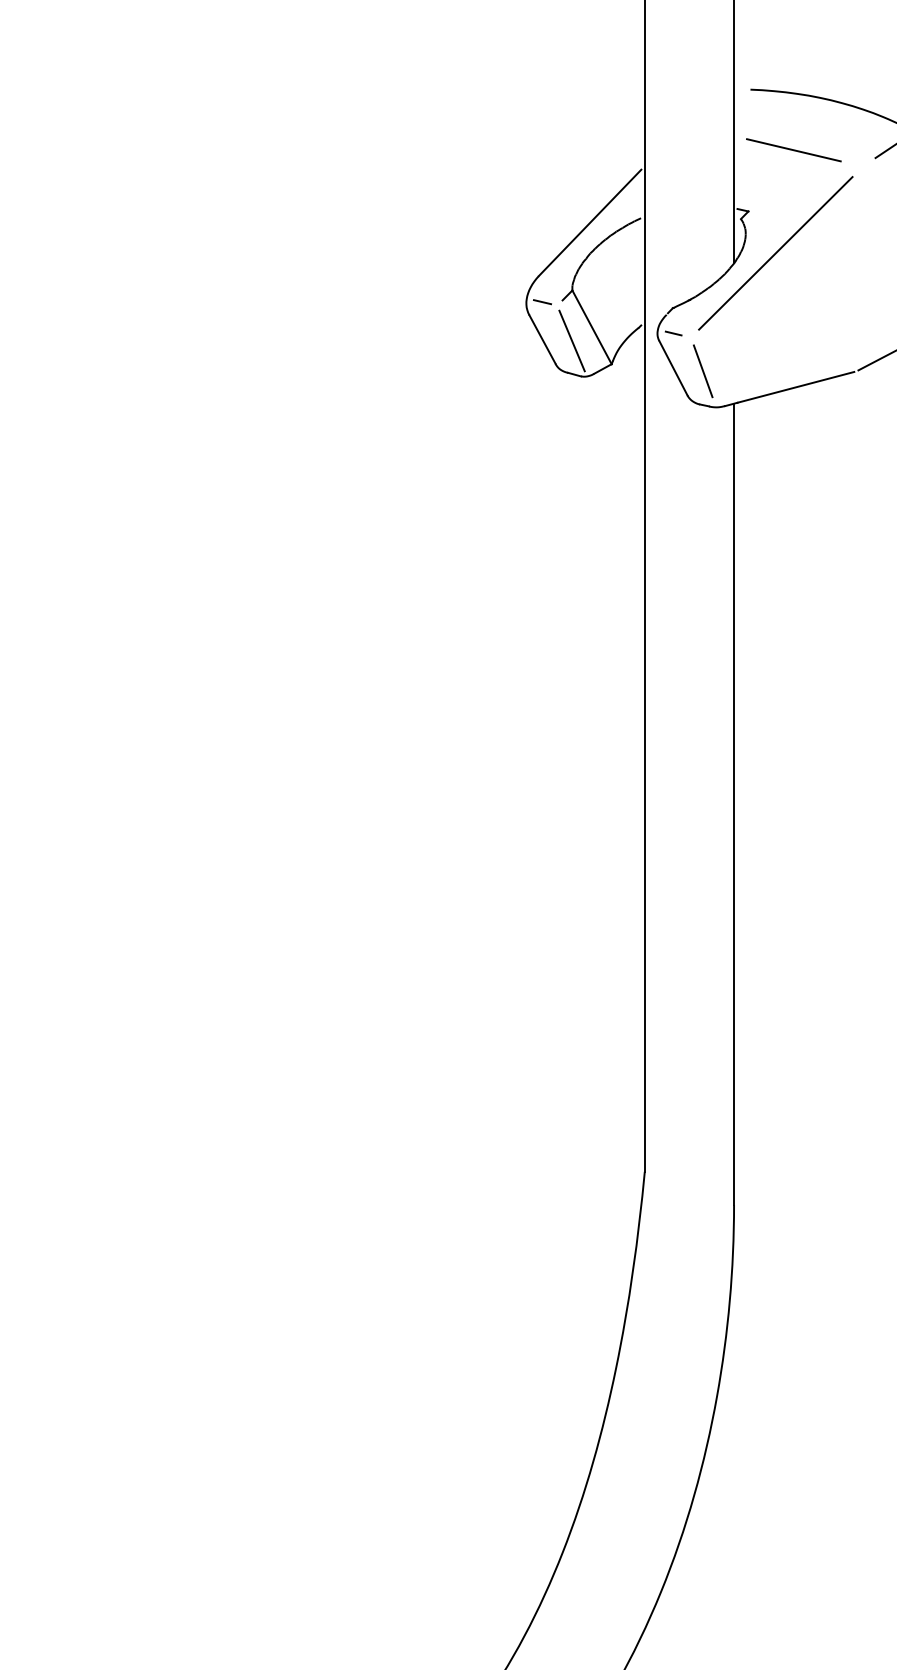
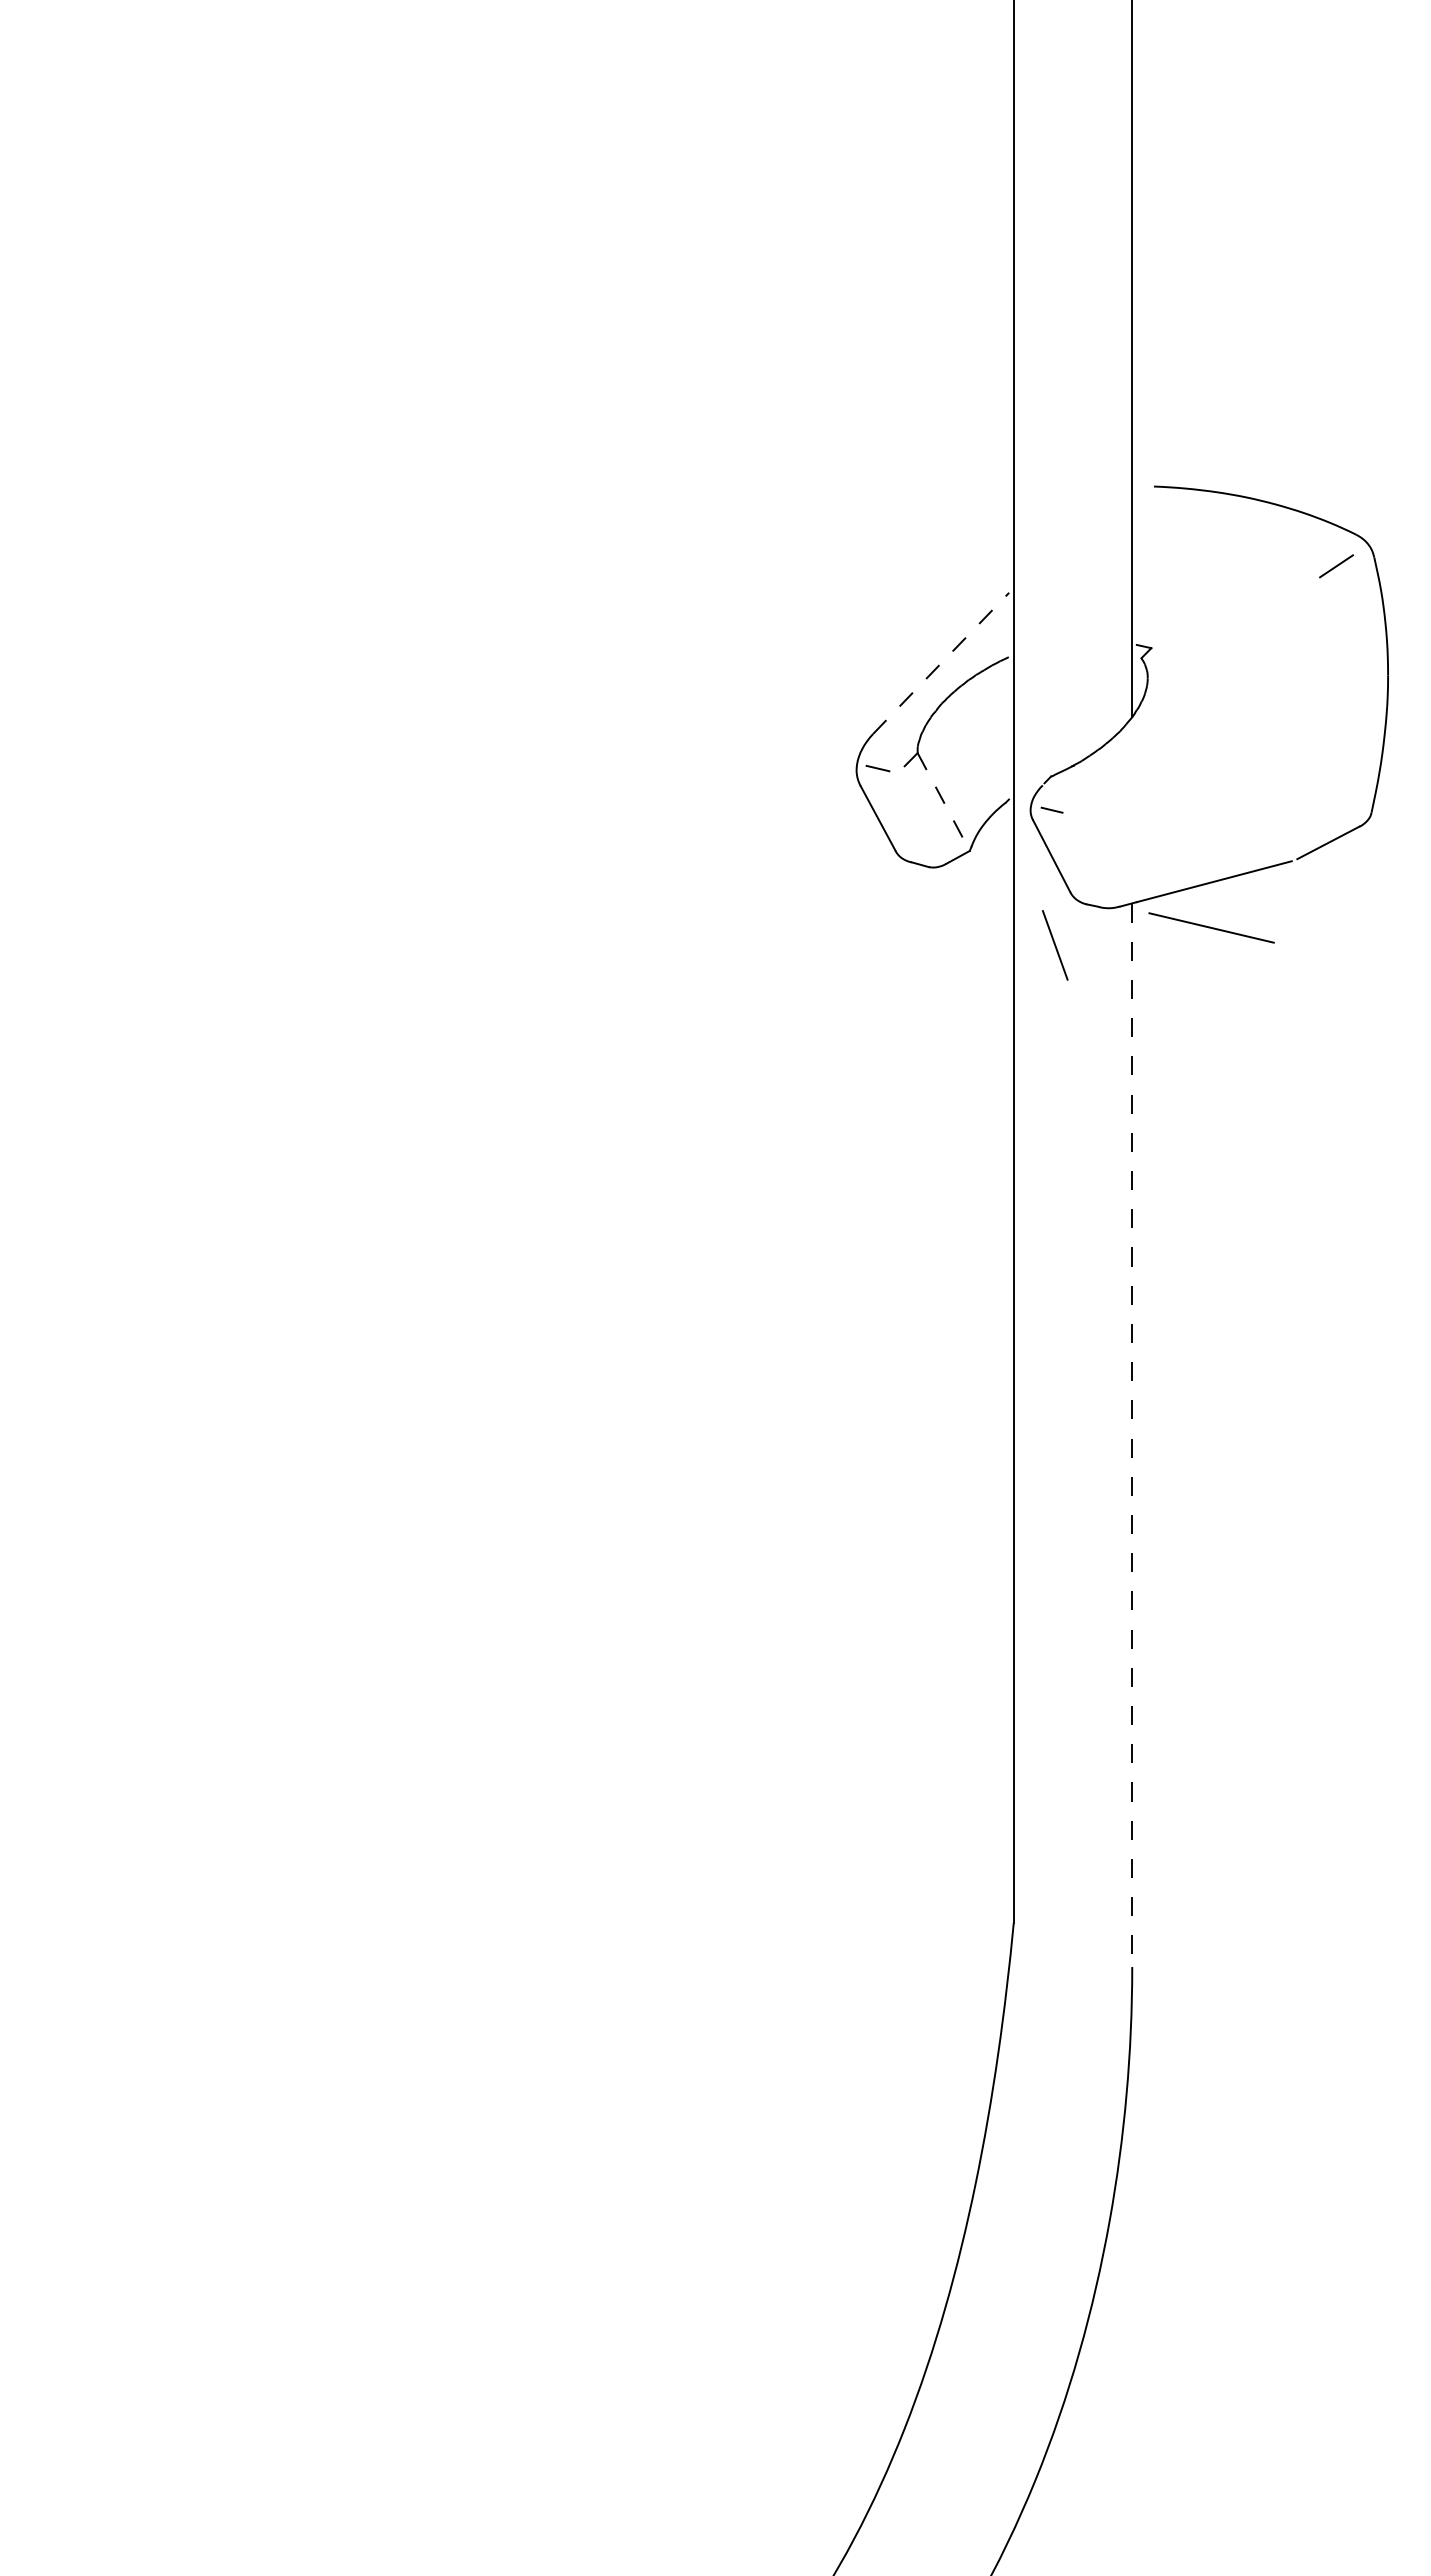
line: (793, 149) -> (1211, 927), moved
line: (590, 222) -> (941, 663), solid -> dashed
line: (775, 253) -> (1187, 703), removed
line: (591, 327) -> (943, 802), solid -> dashed
line: (572, 341) -> (917, 820), removed
line: (703, 371) -> (1055, 945), moved
line: (734, 804) -> (1132, 1435), solid -> dashed

